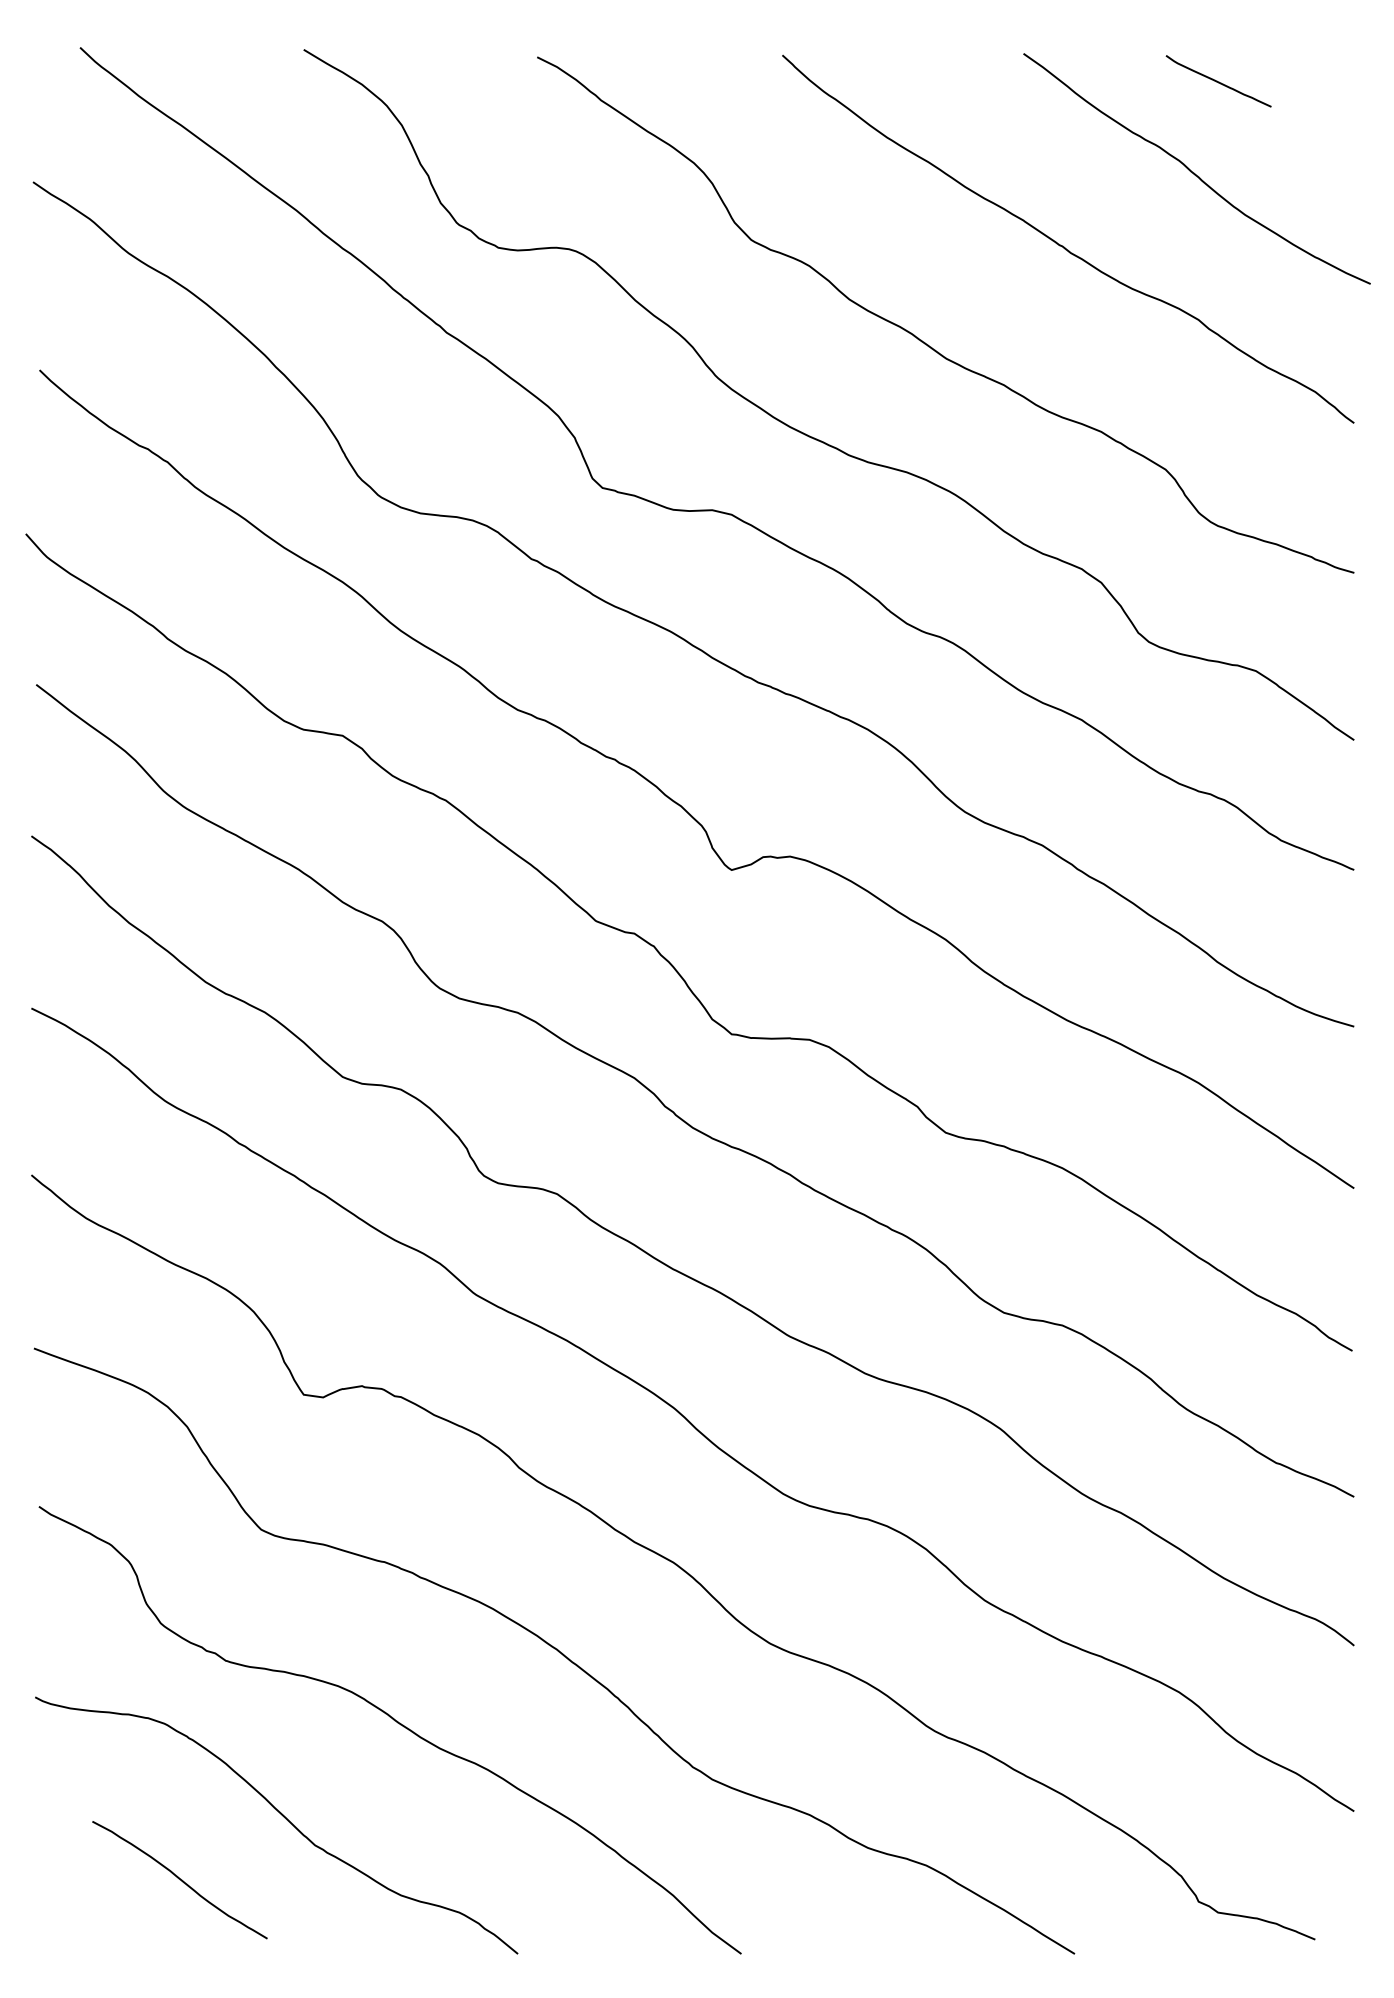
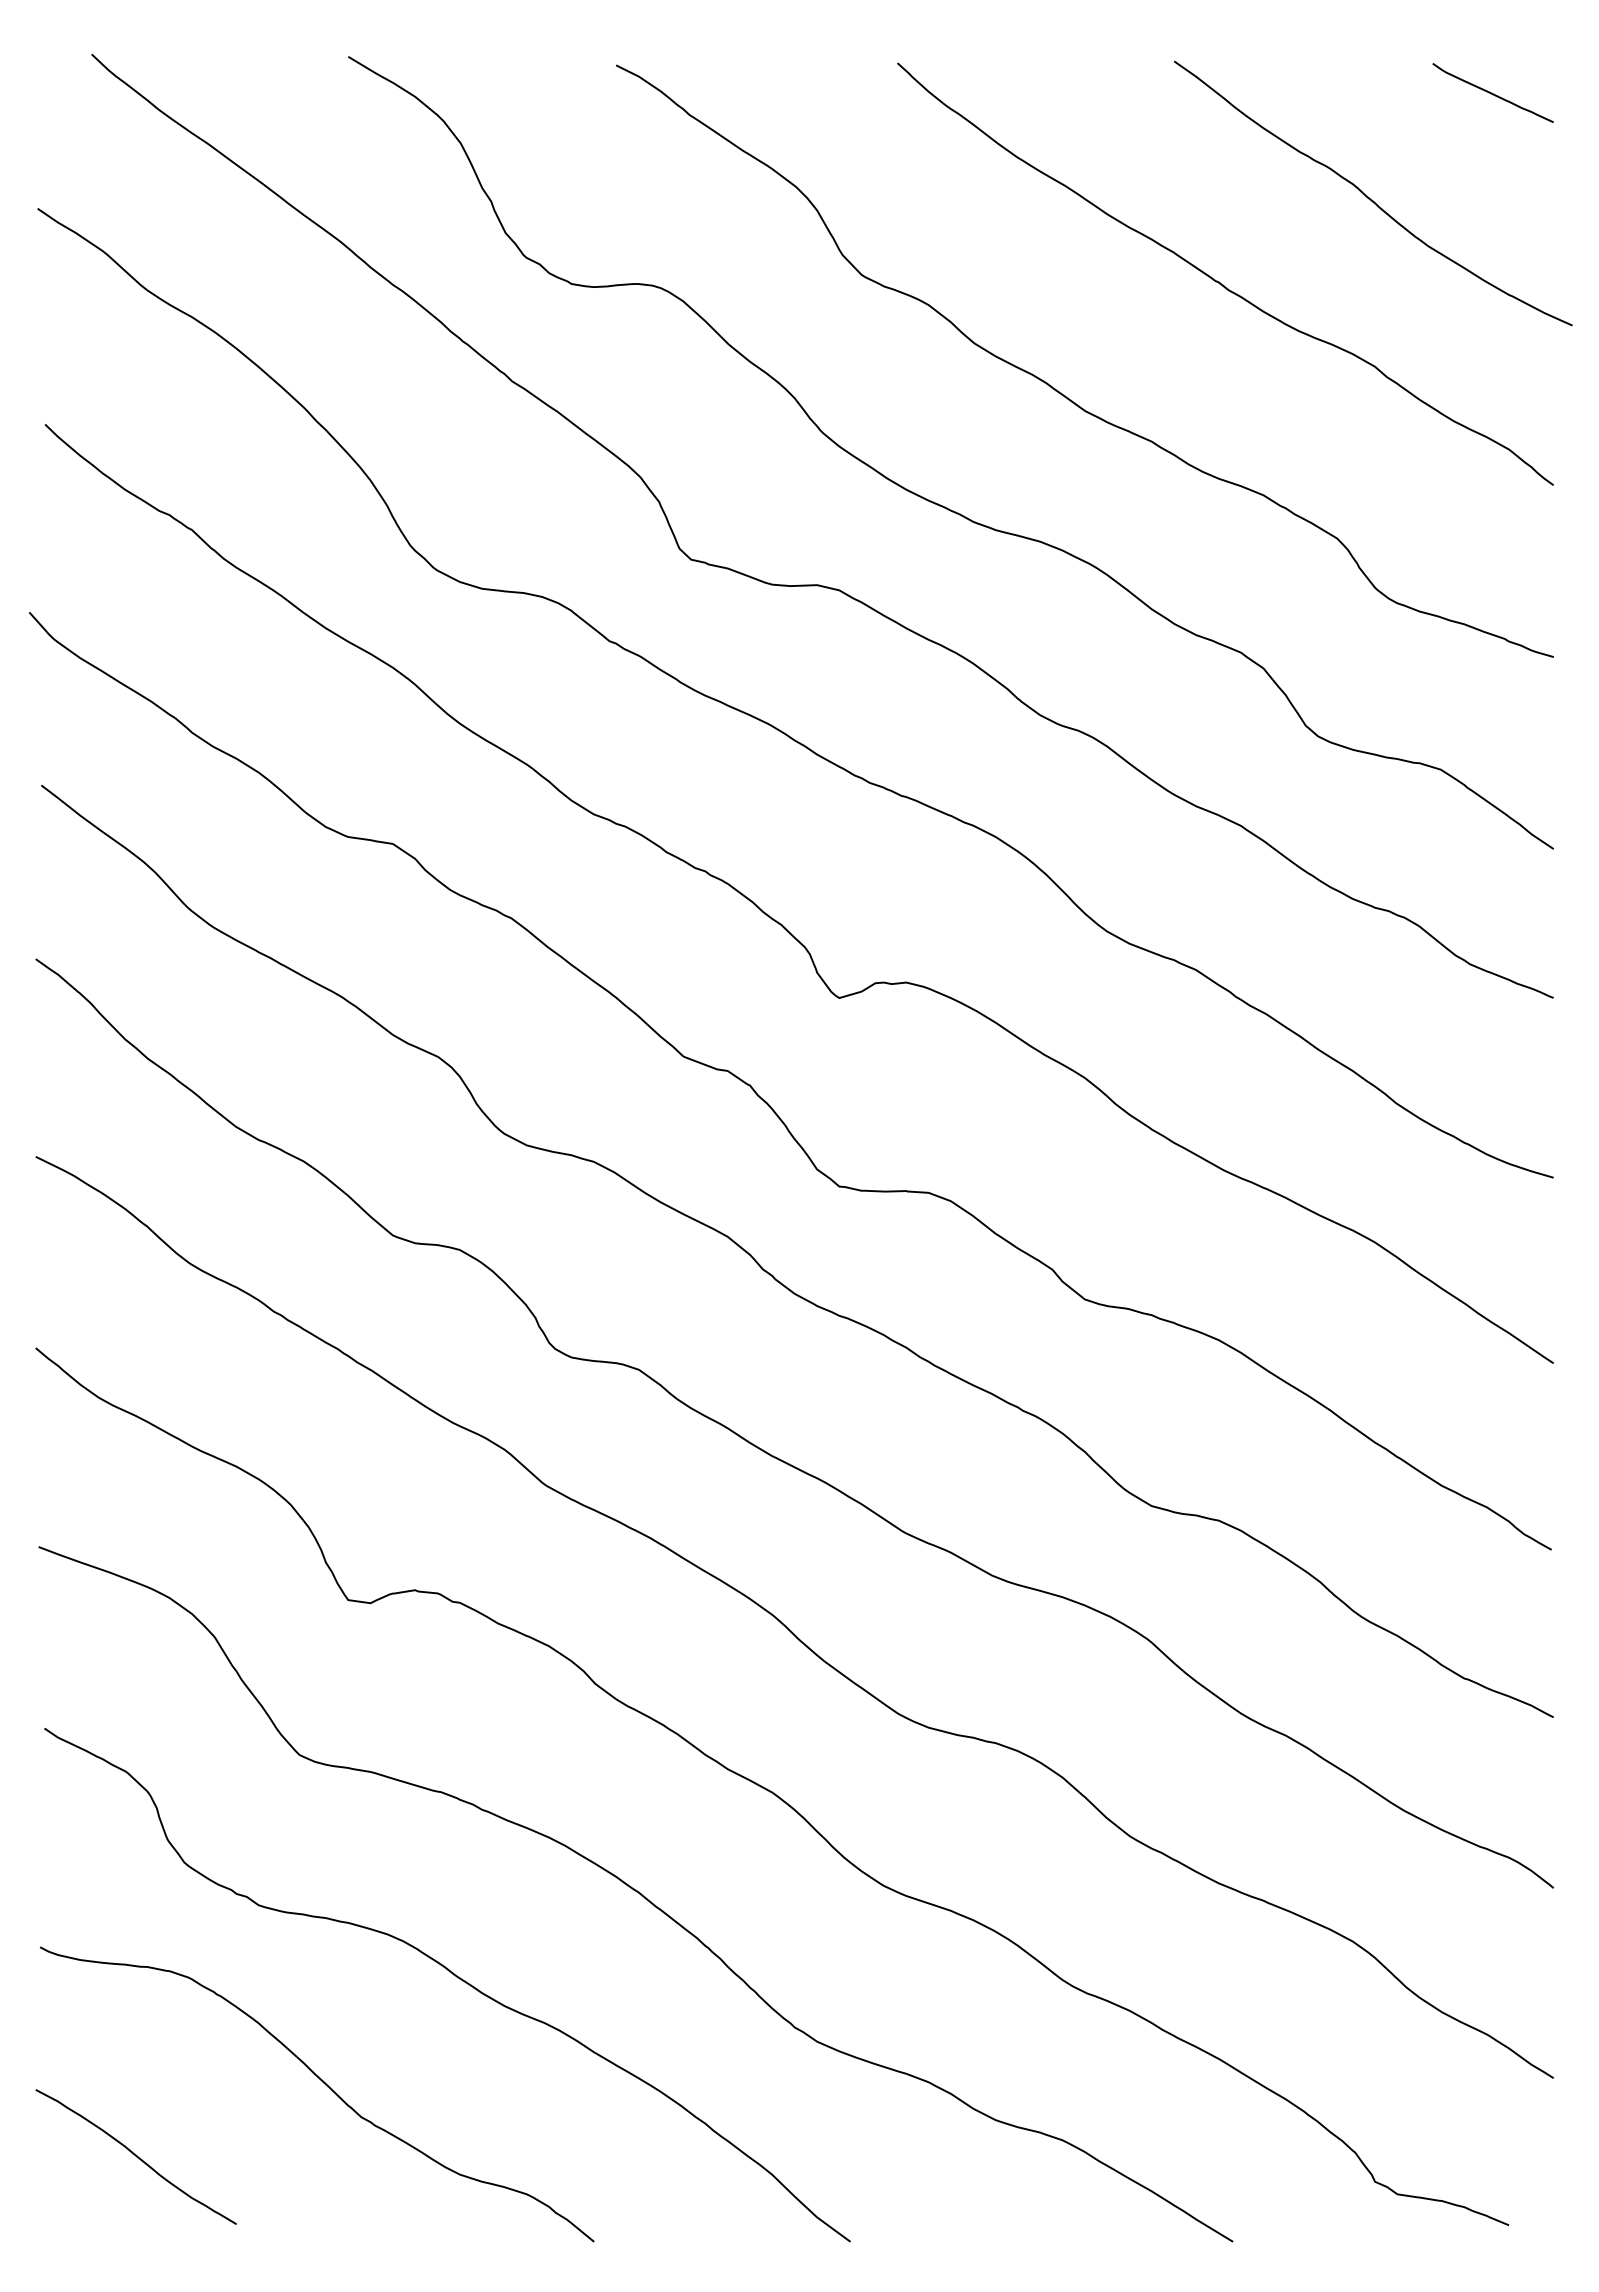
curve: (1217, 80) -> (1491, 92), moved
curve: (179, 1879) -> (135, 2156), moved

